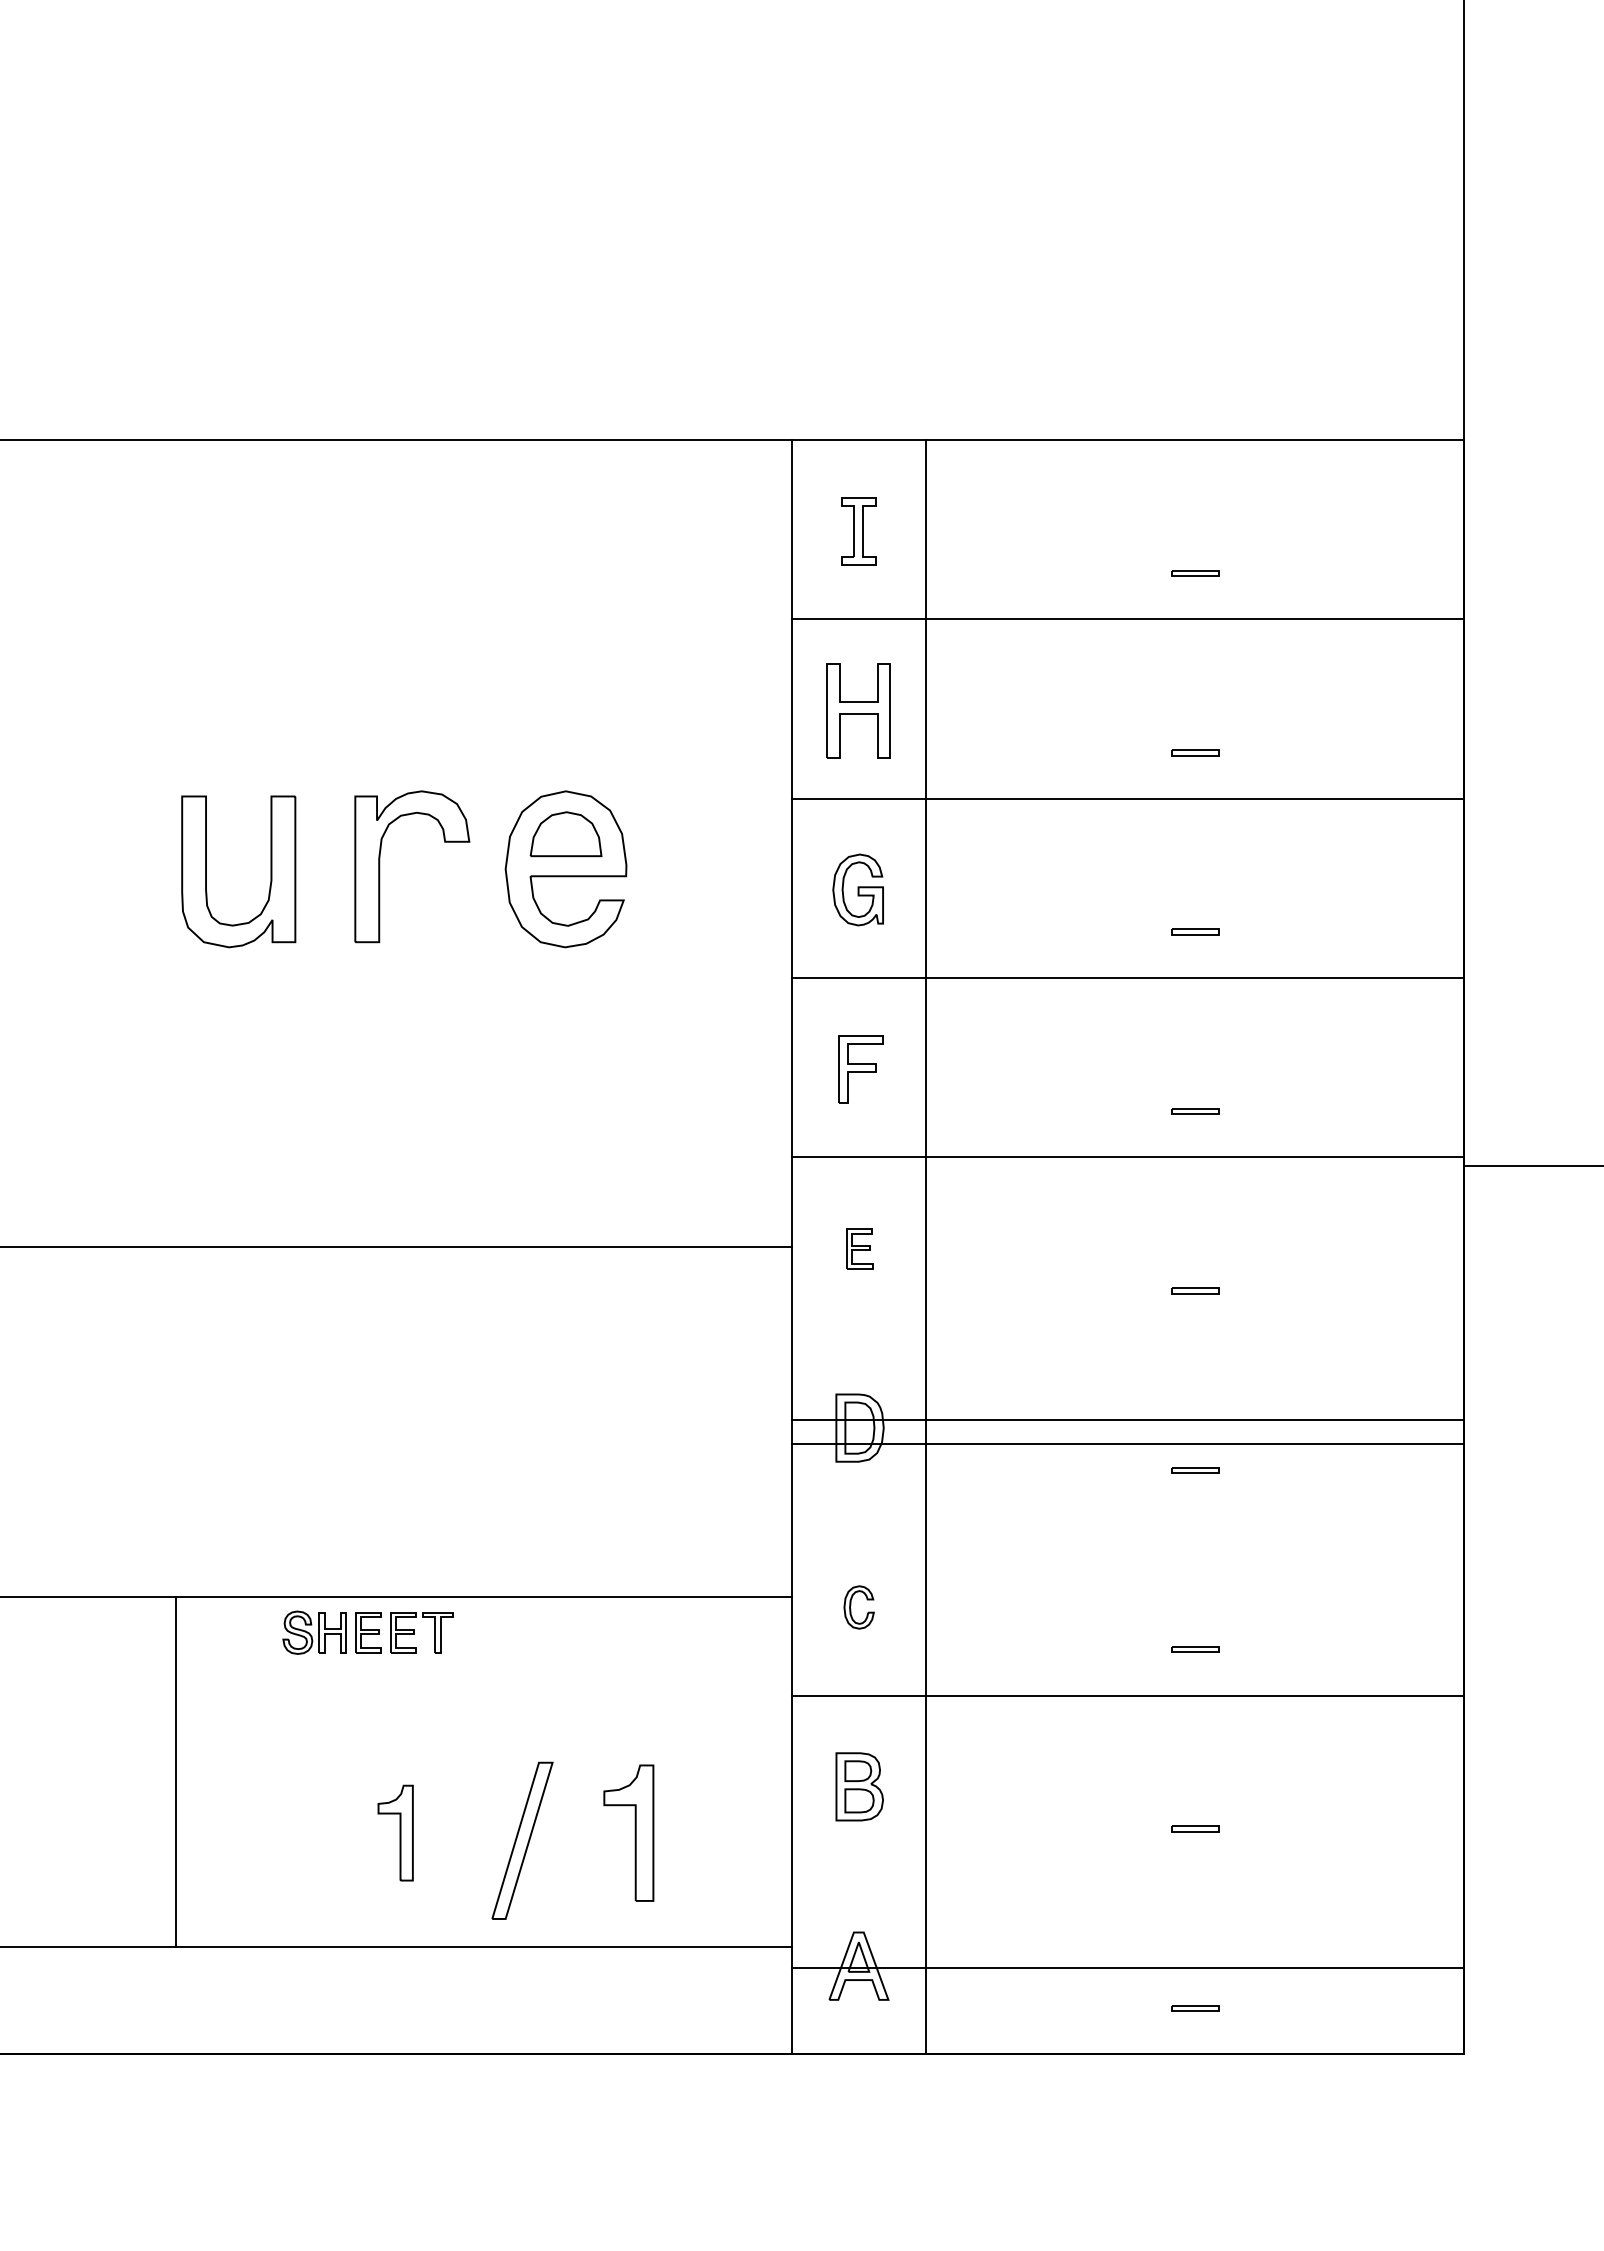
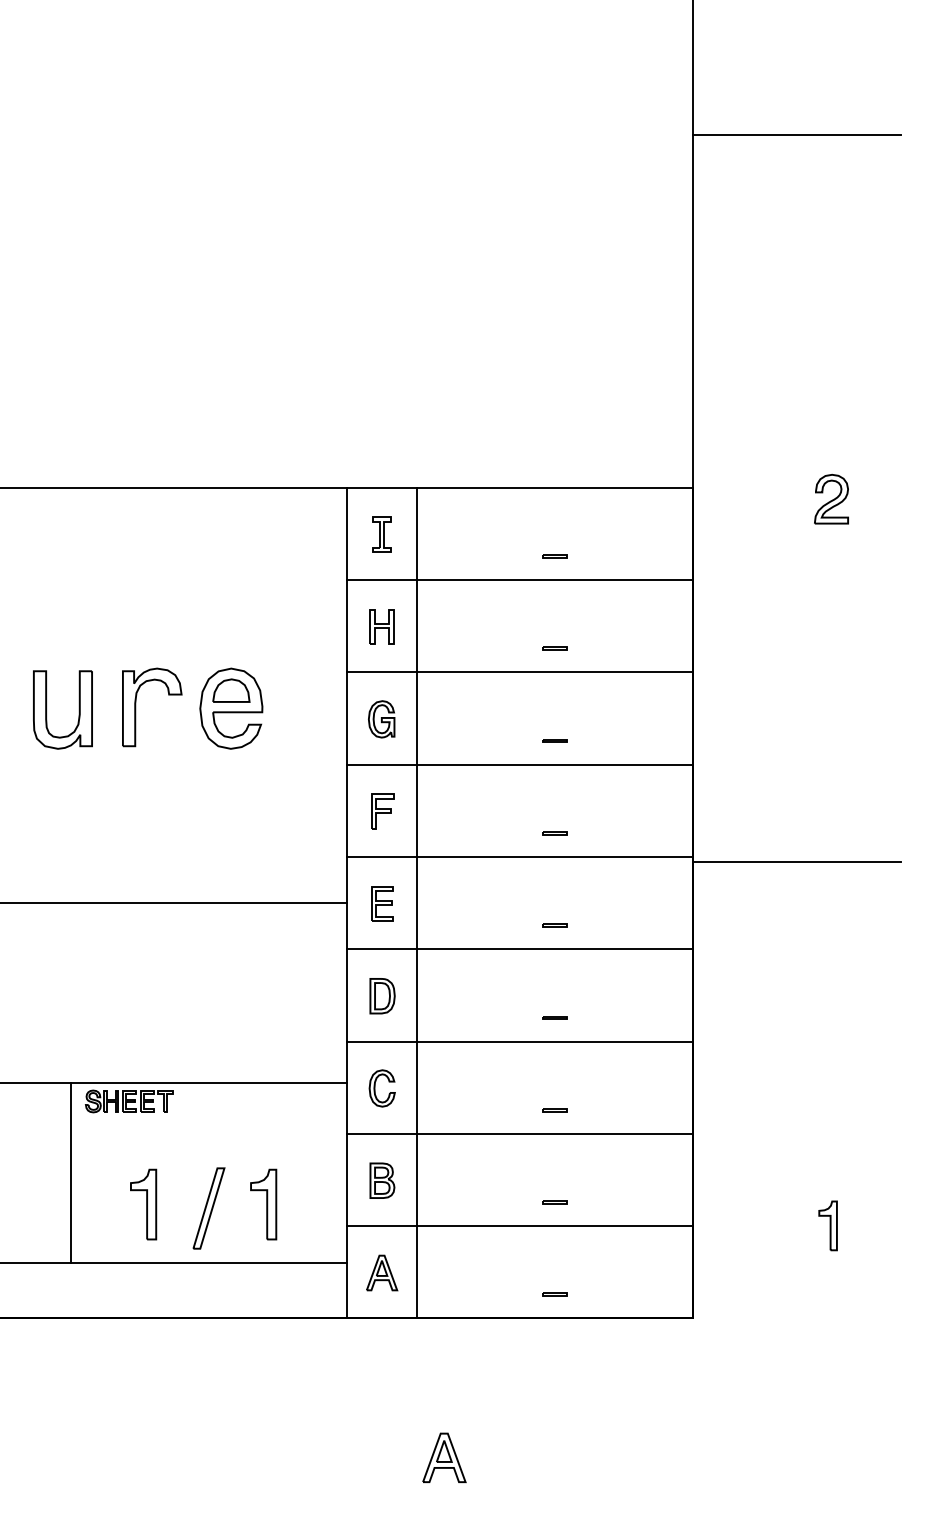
part: (857, 709) -> (381, 626), size x0.71
part: (859, 1247) -> (382, 903), size x1.67
line: (1128, 1420) -> (520, 949), moved
line: (1128, 1444) -> (520, 1041), moved
part: (857, 1607) -> (381, 1088), size x1.67
line: (175, 1770) -> (70, 1172), moved
part: (395, 1833) -> (143, 1204), size x1.43
line: (1128, 1969) -> (520, 1226), moved

